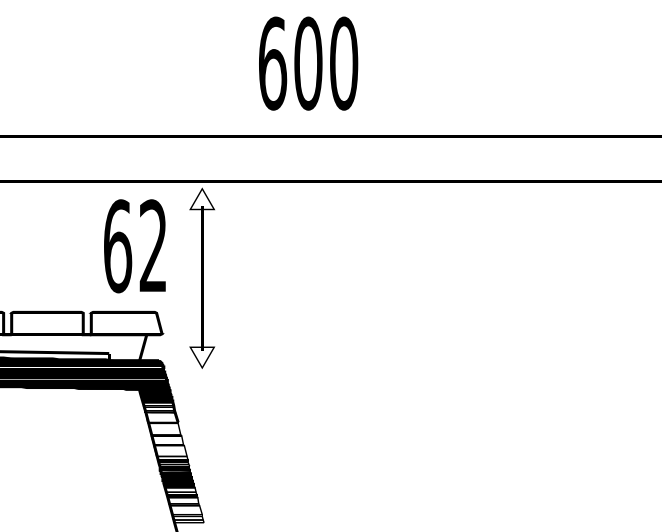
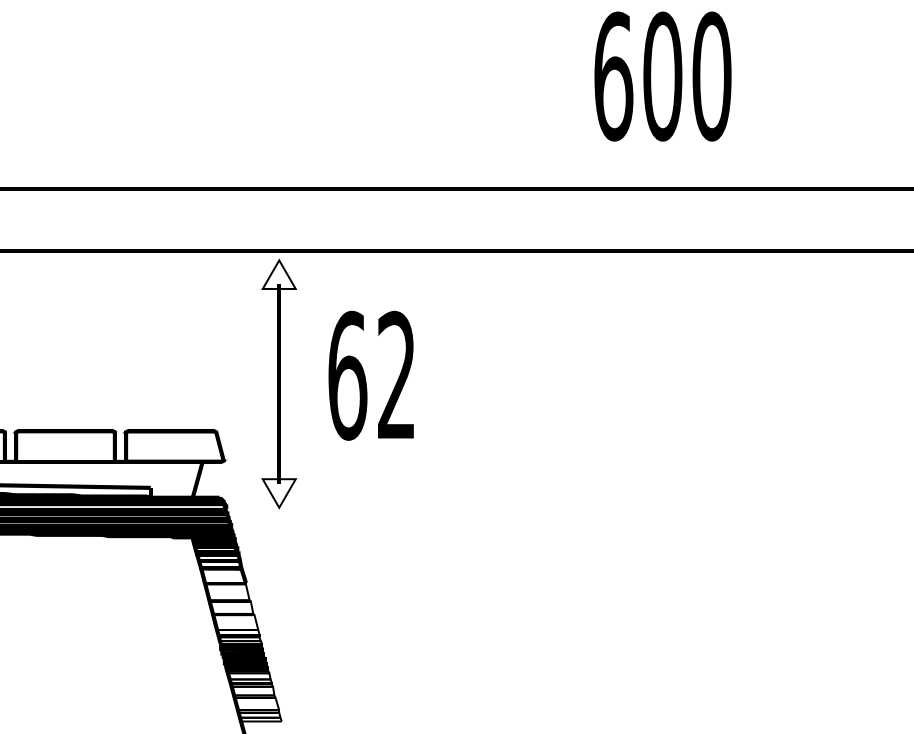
text: (308, 63) -> (662, 76), moved
text: (134, 246) -> (370, 375), moved

